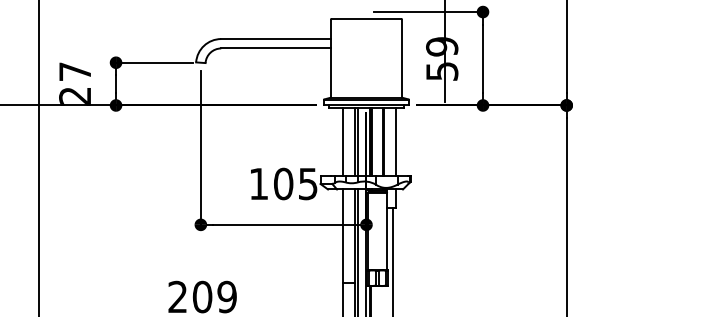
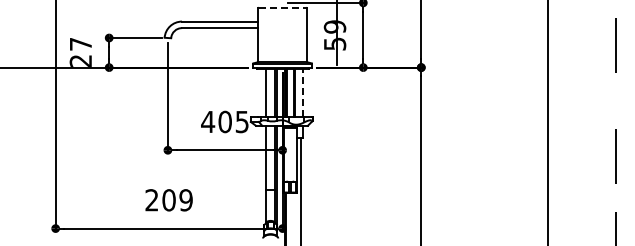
line: (366, 18) -> (282, 7), solid -> dashed
line: (396, 141) -> (303, 92), solid -> dashed
text: (259, 183) -> (208, 121), 105 -> 405

